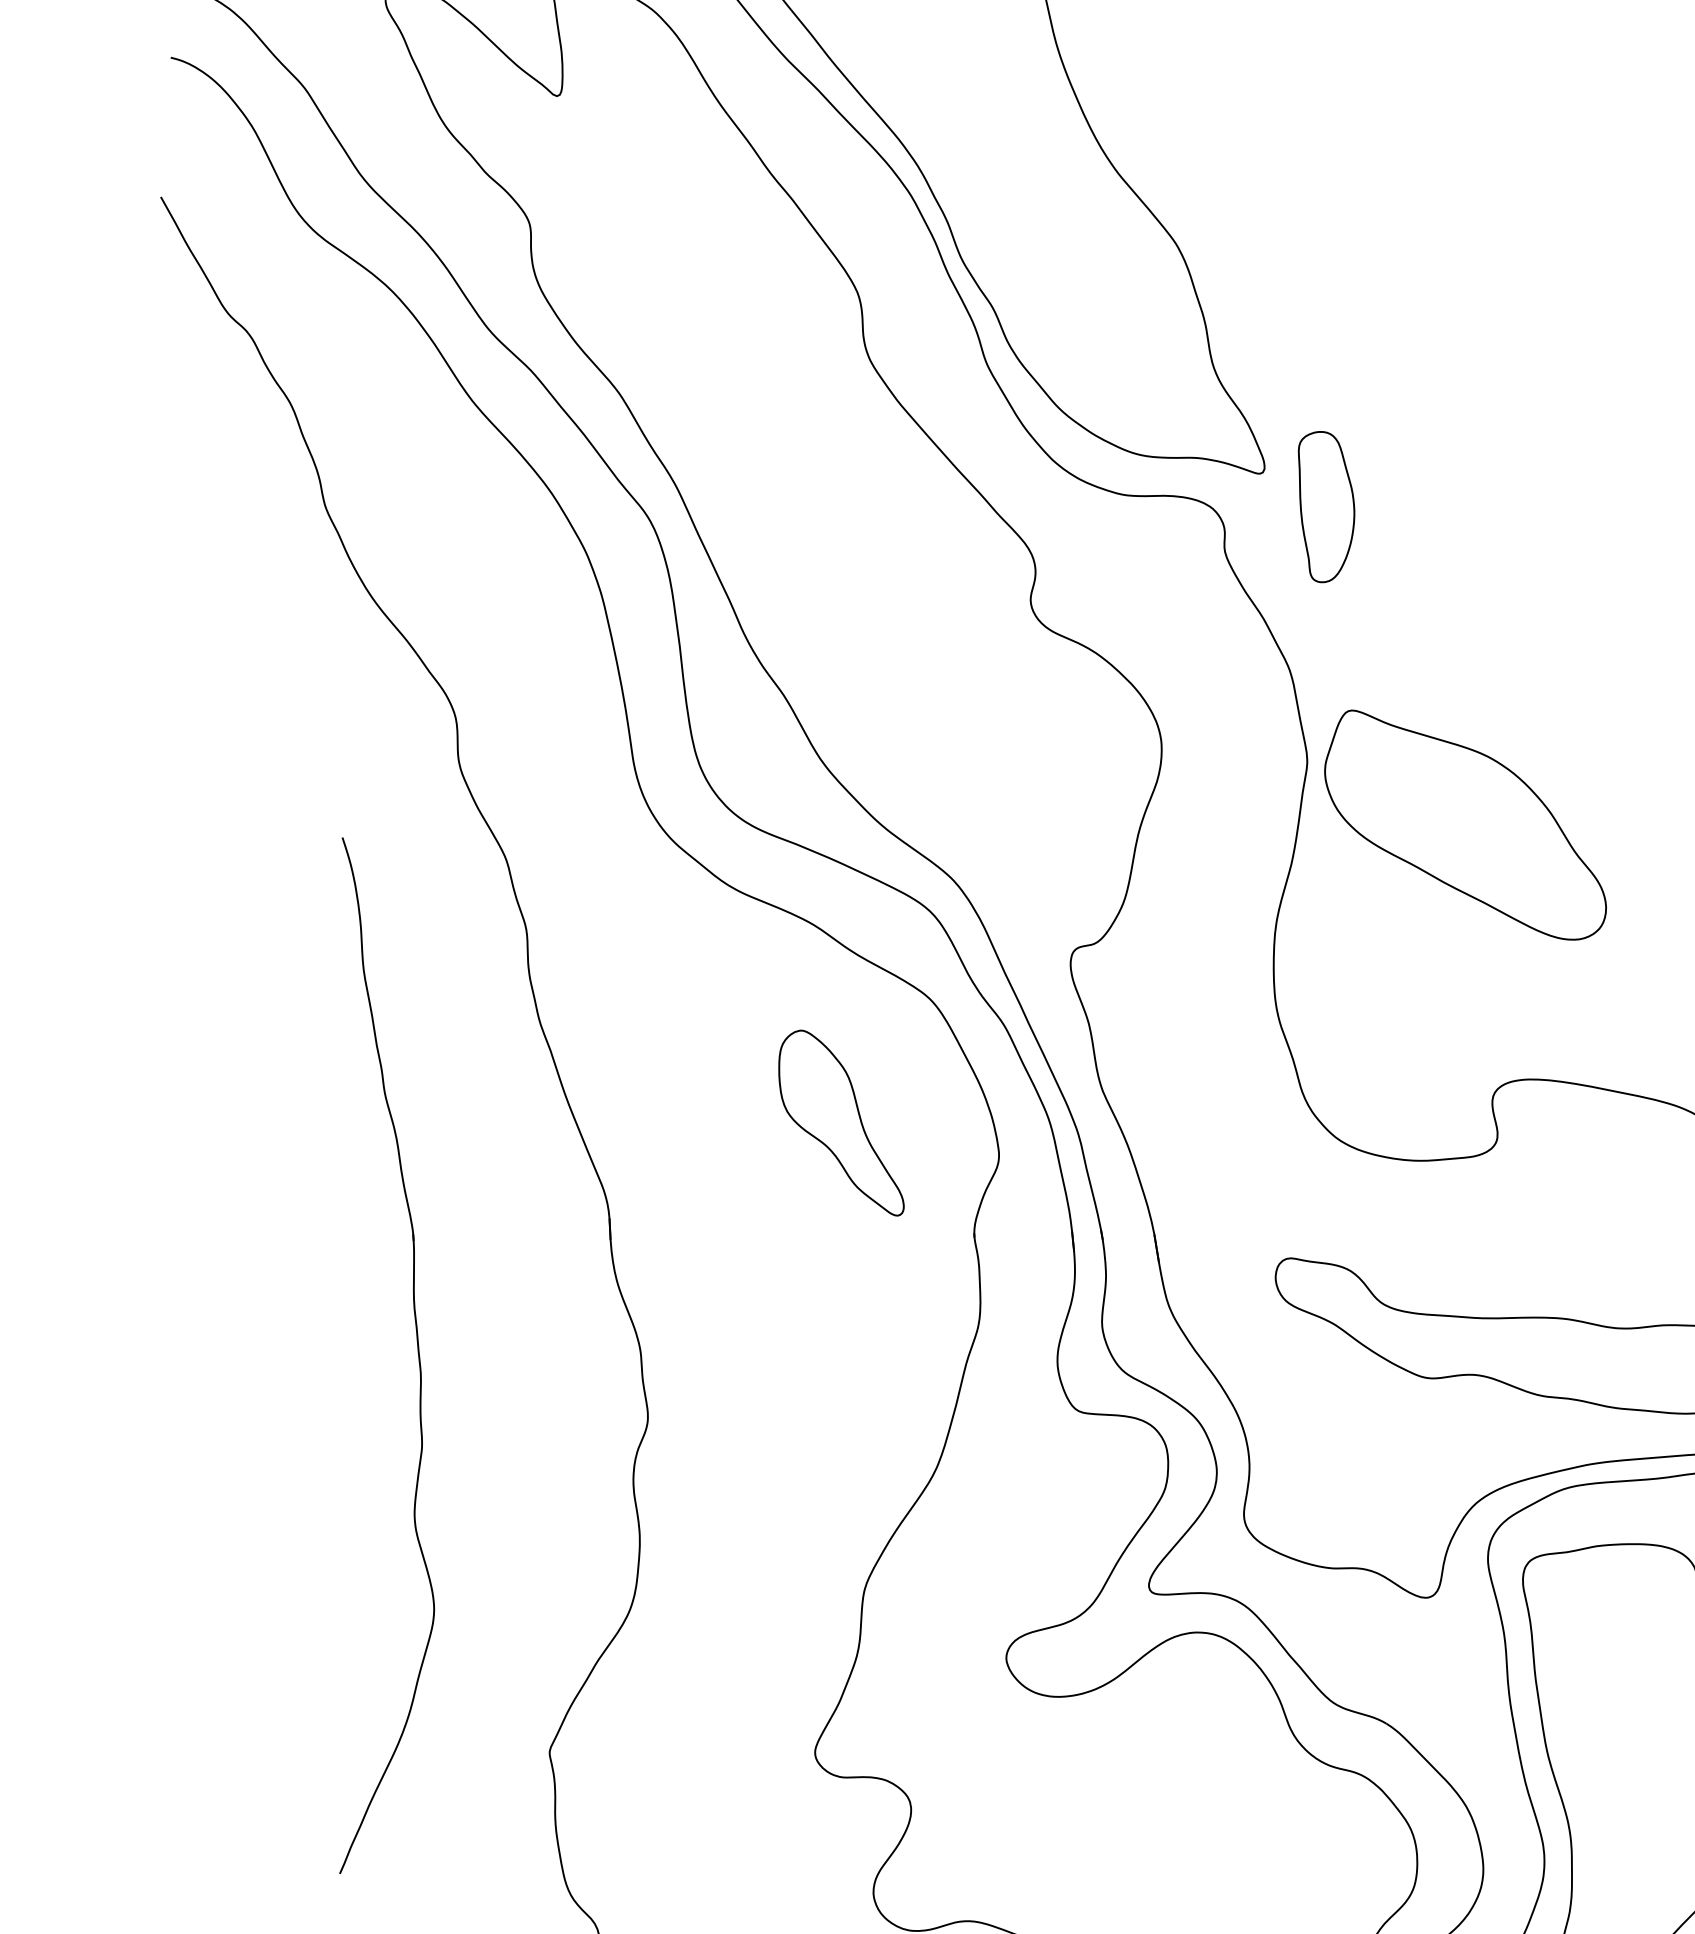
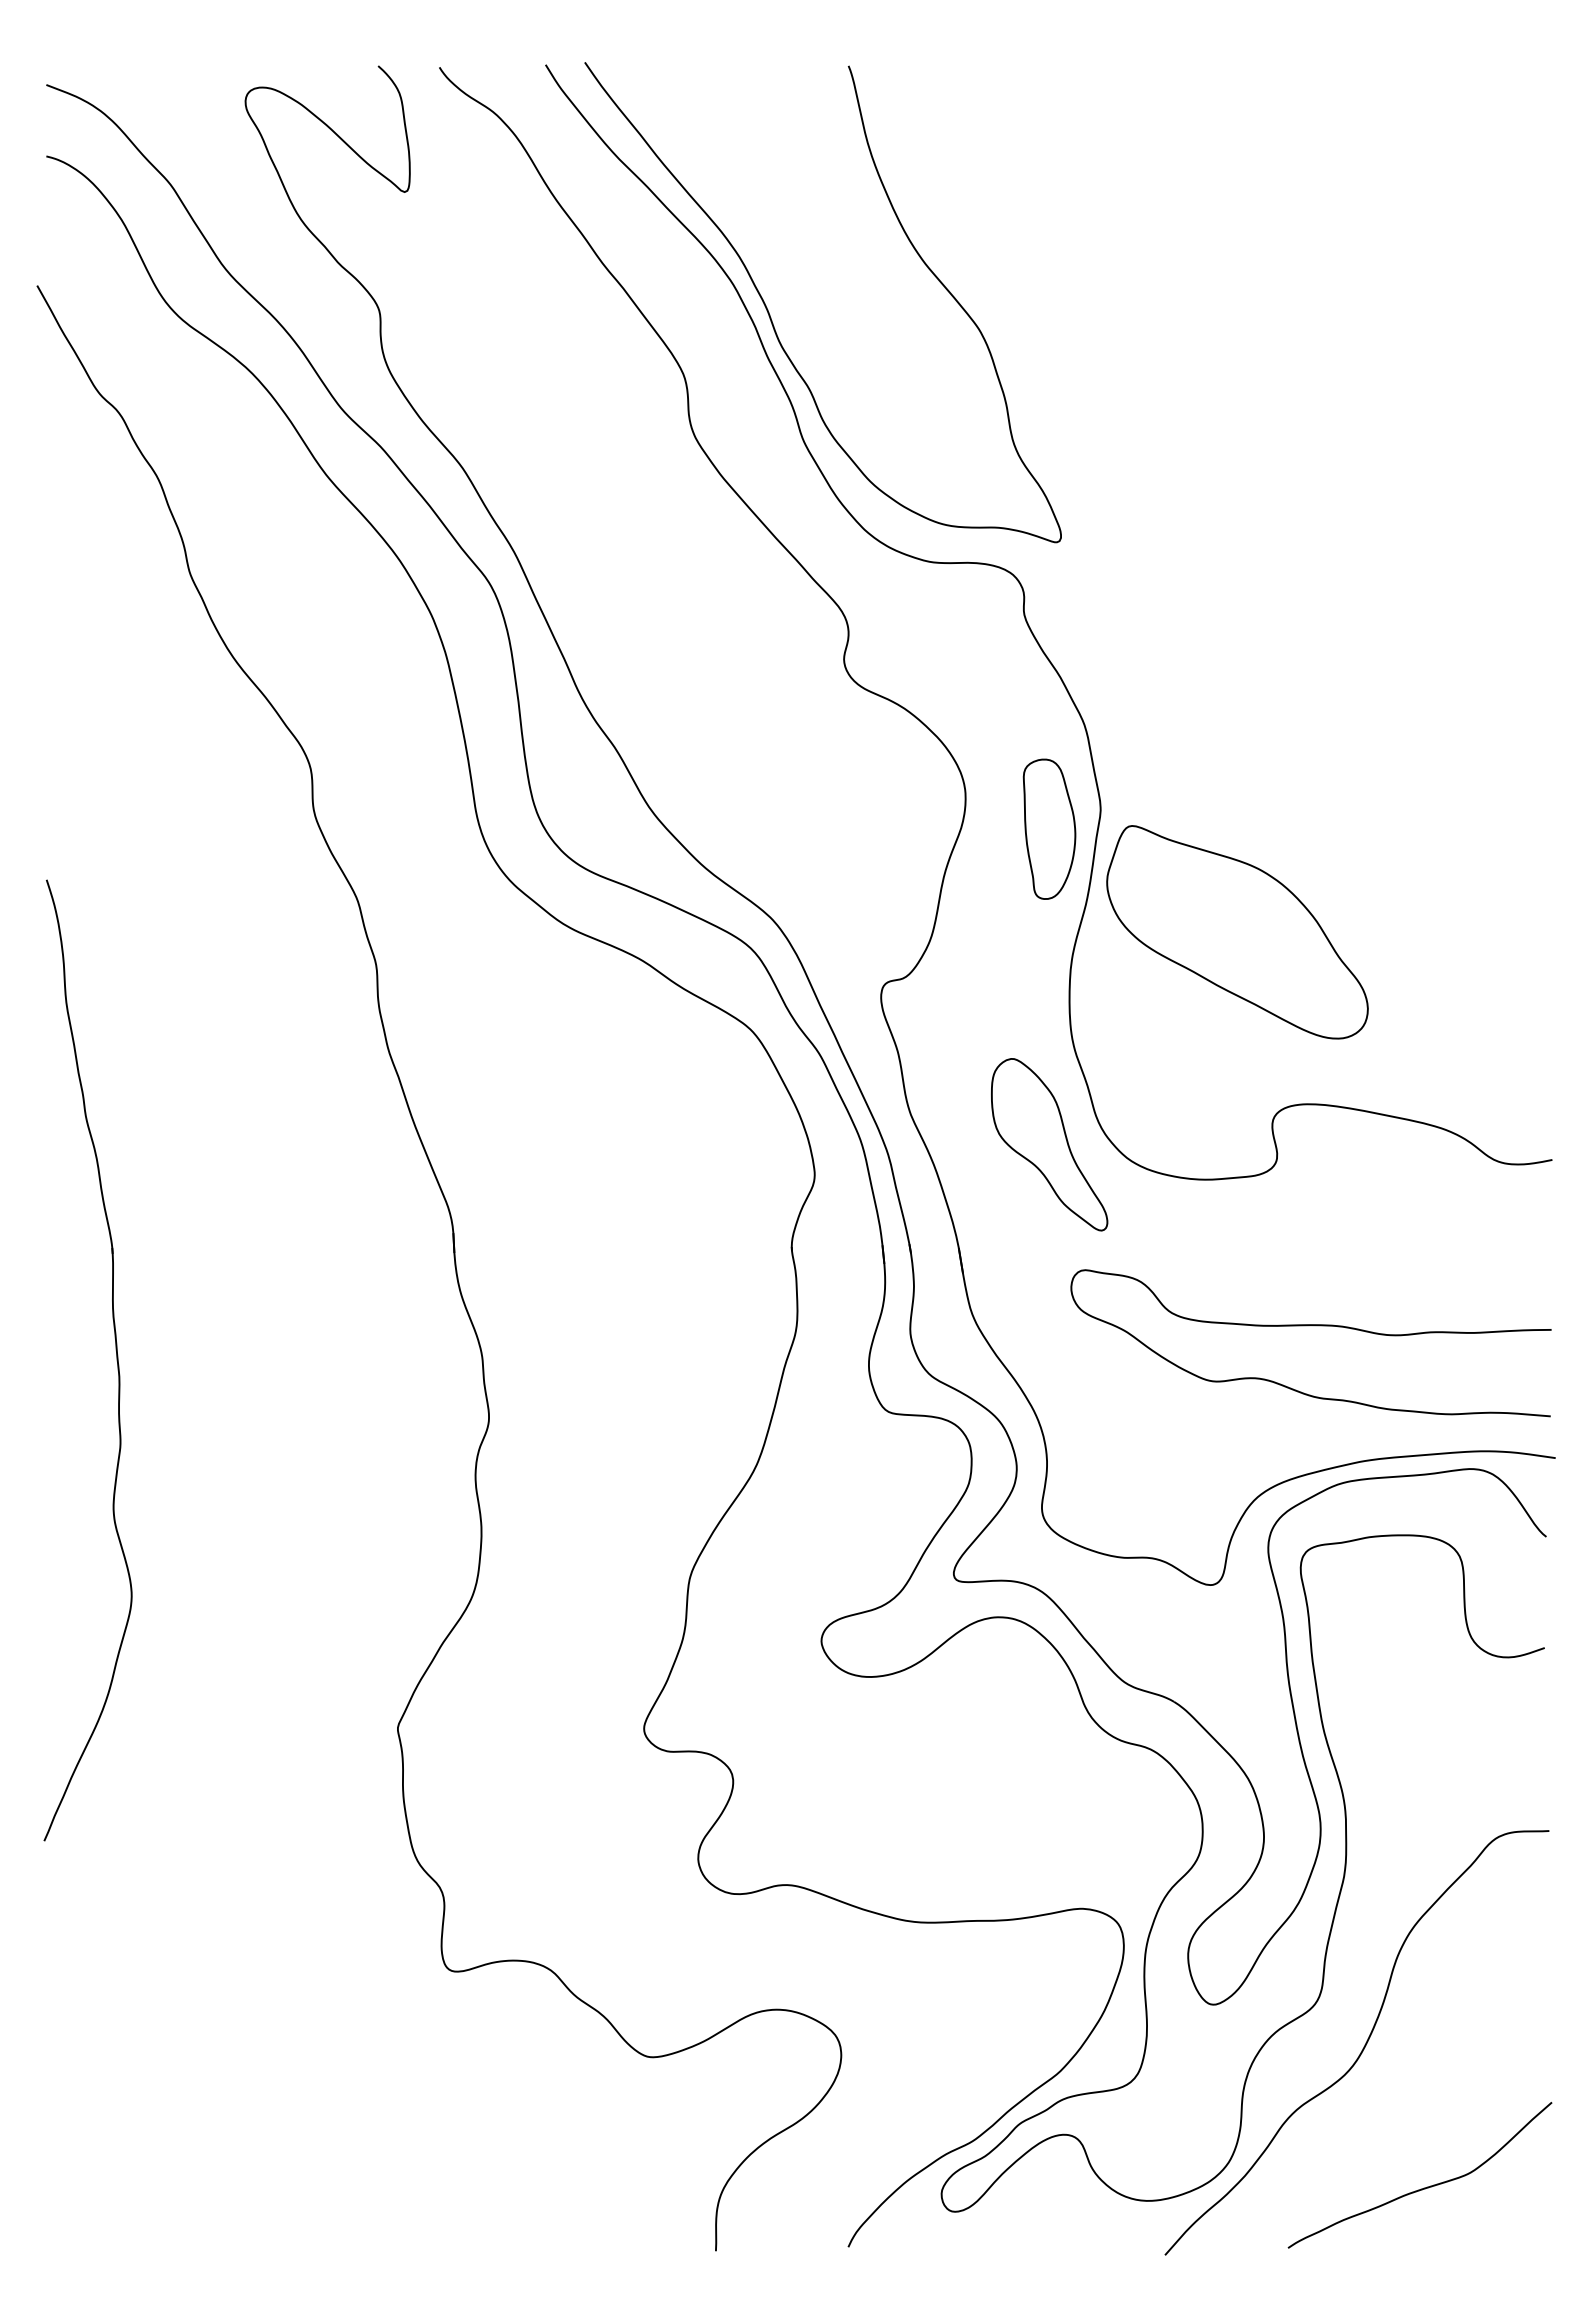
part: (1326, 506) -> (1049, 828), moved
part: (1465, 825) -> (1237, 932), moved
part: (841, 1122) -> (1049, 1144), moved
part: (417, 1355) -> (116, 1360), moved

